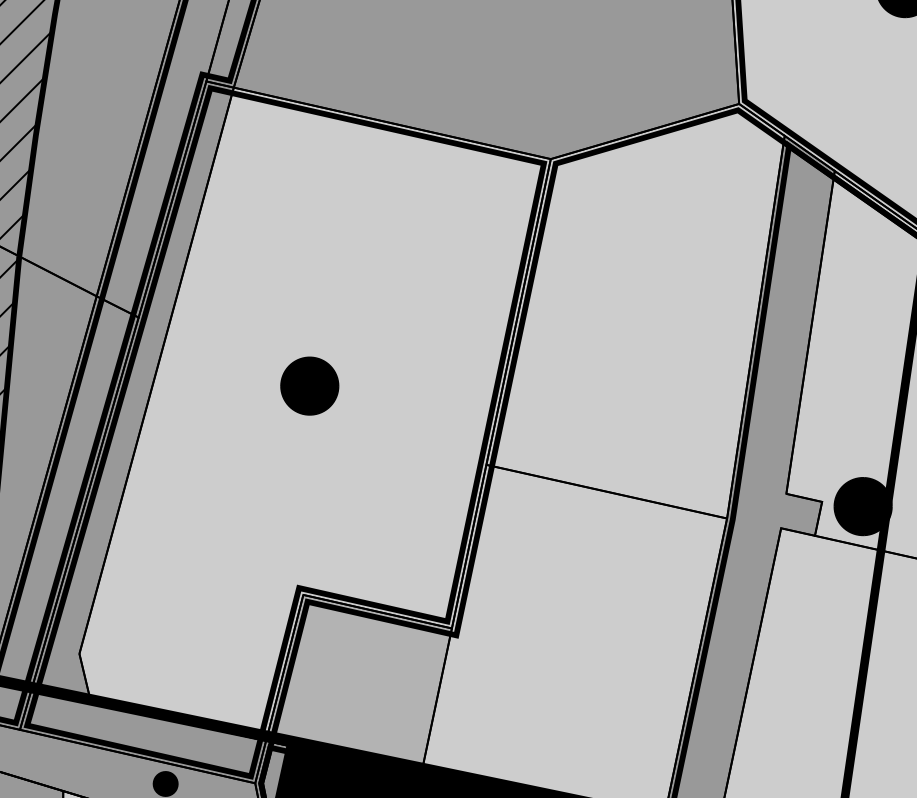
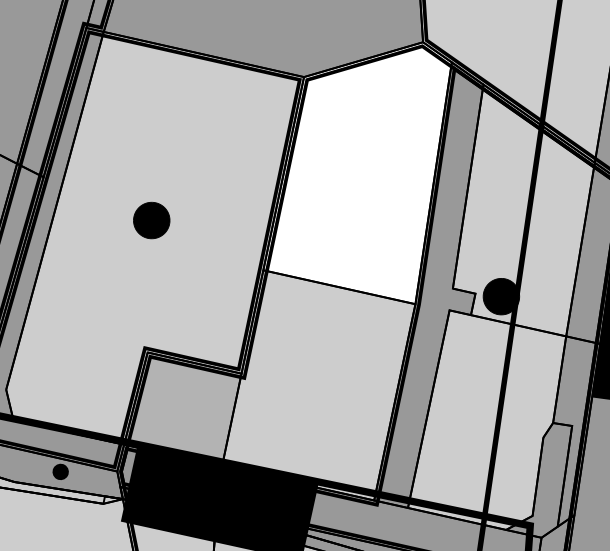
fill: (635, 311) -> (357, 173), removed

